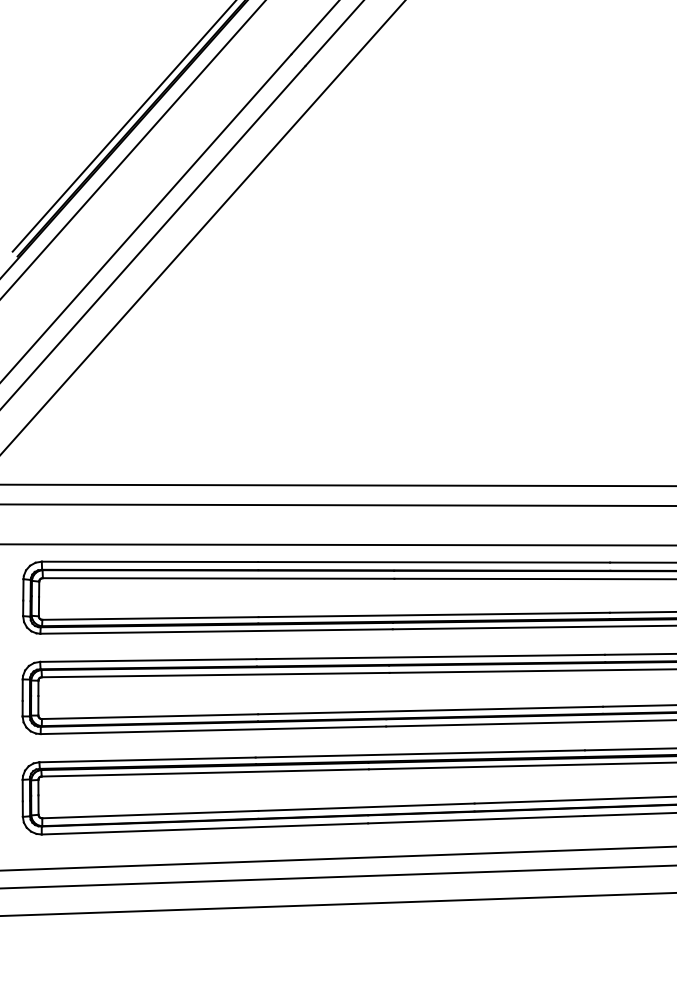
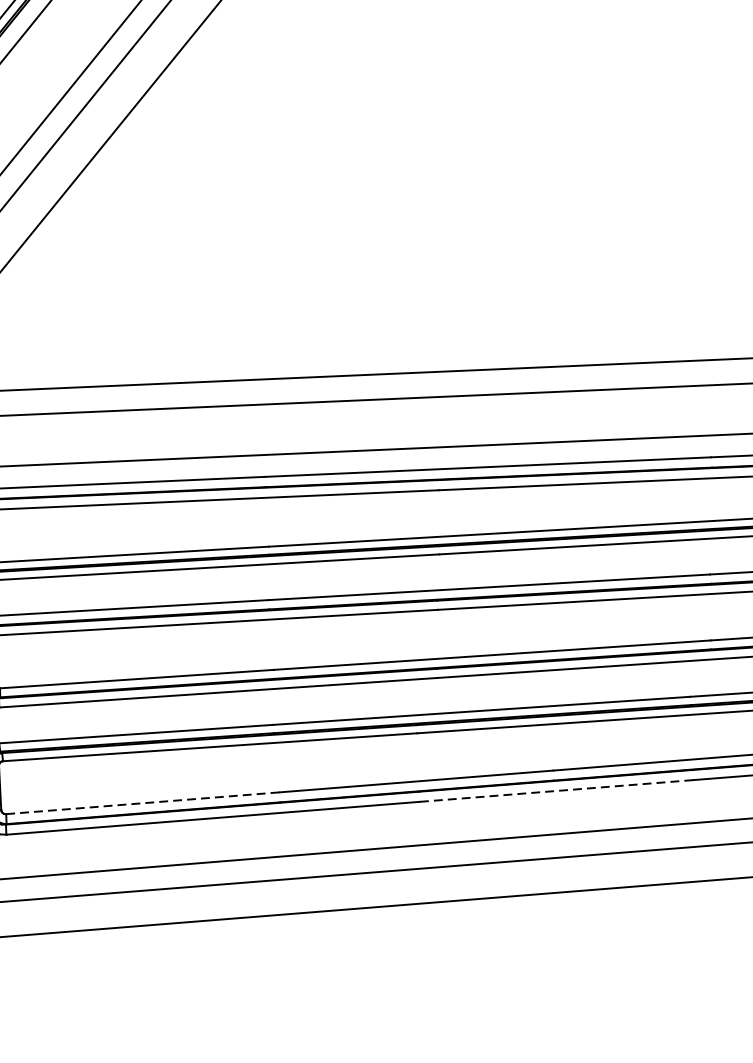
line: (150, 814) -> (143, 803), solid -> dashed
line: (475, 819) -> (555, 790), solid -> dashed

